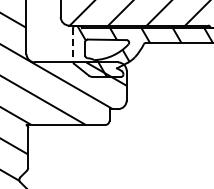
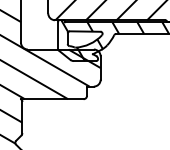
line: (73, 45) -> (58, 36), dashed -> solid

